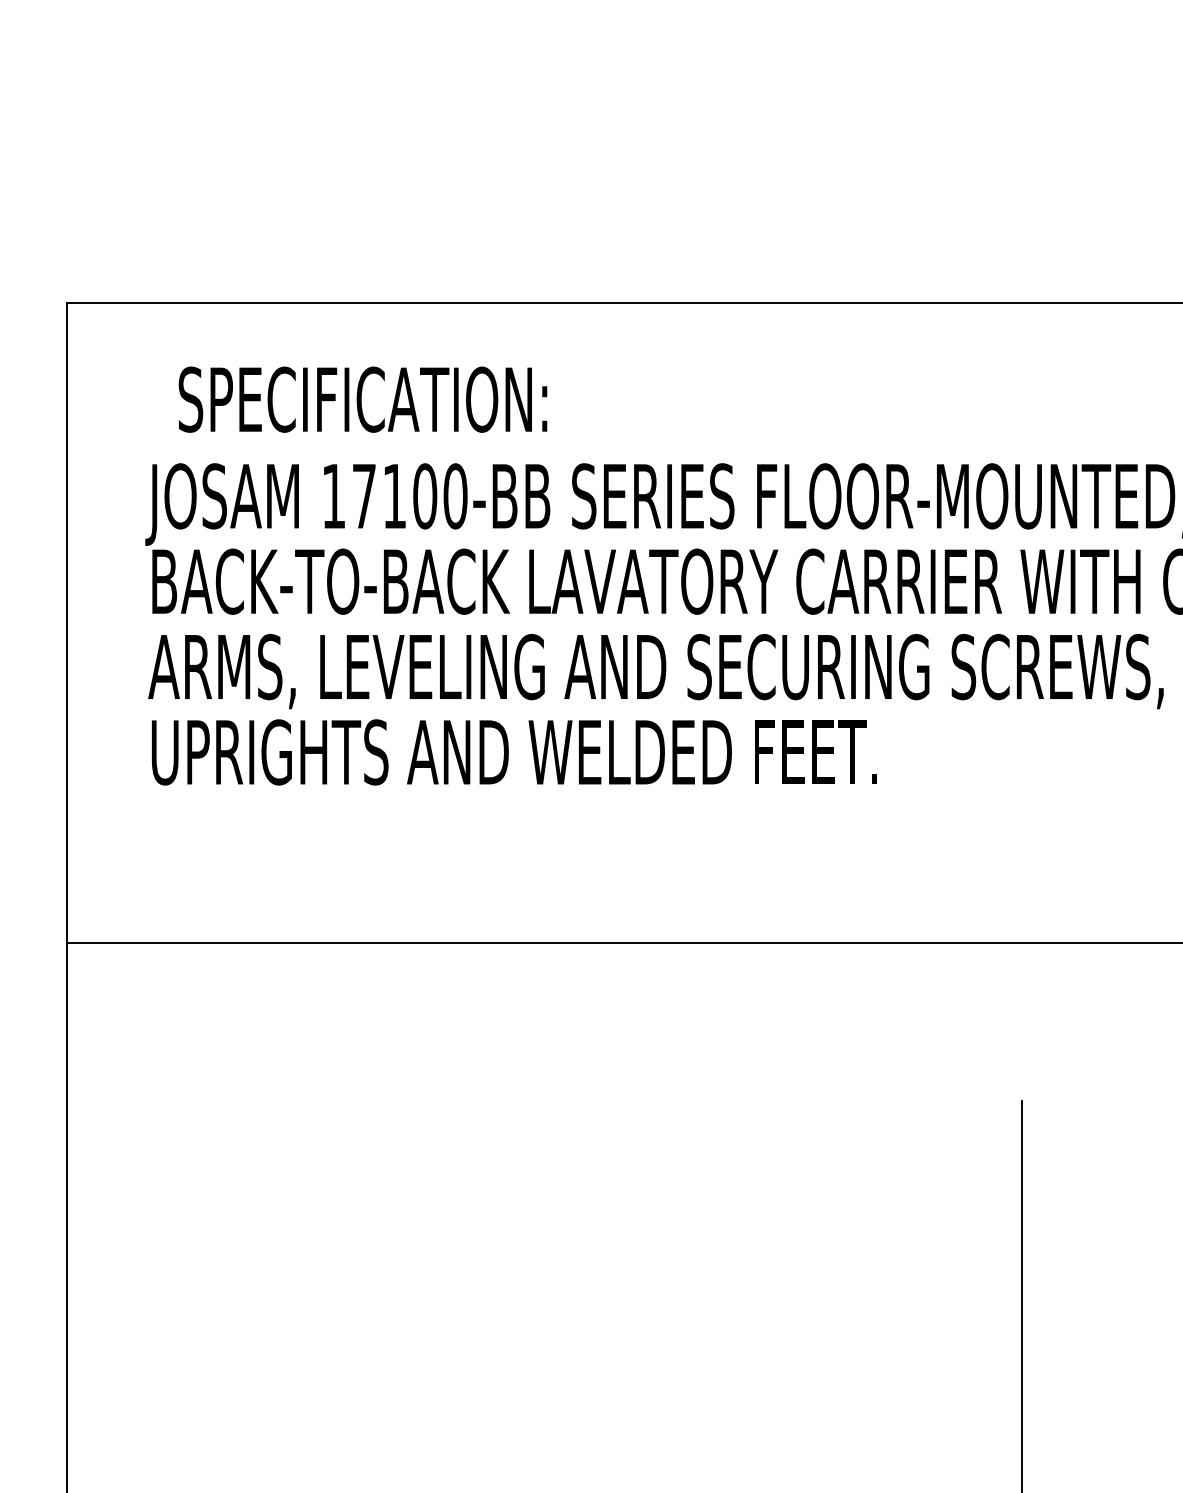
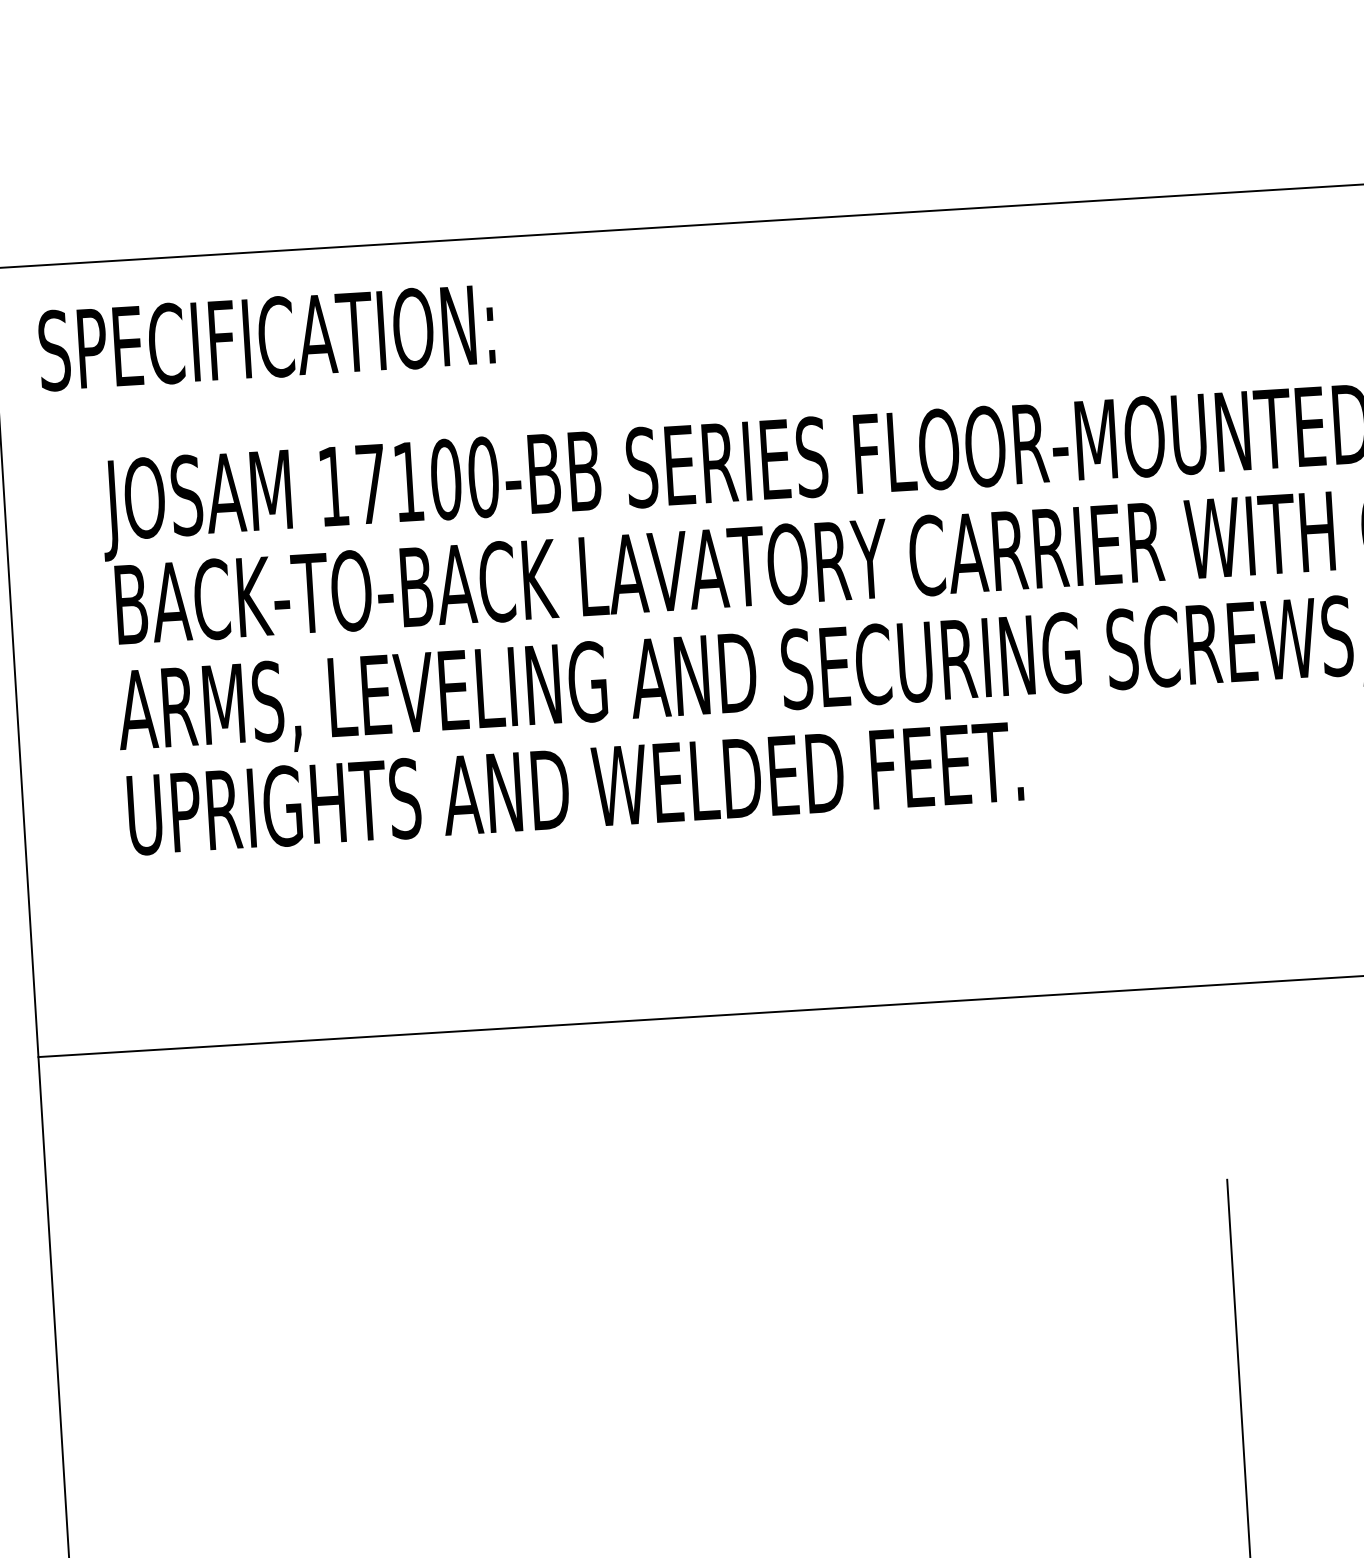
text: (362, 399) -> (265, 337), moved

